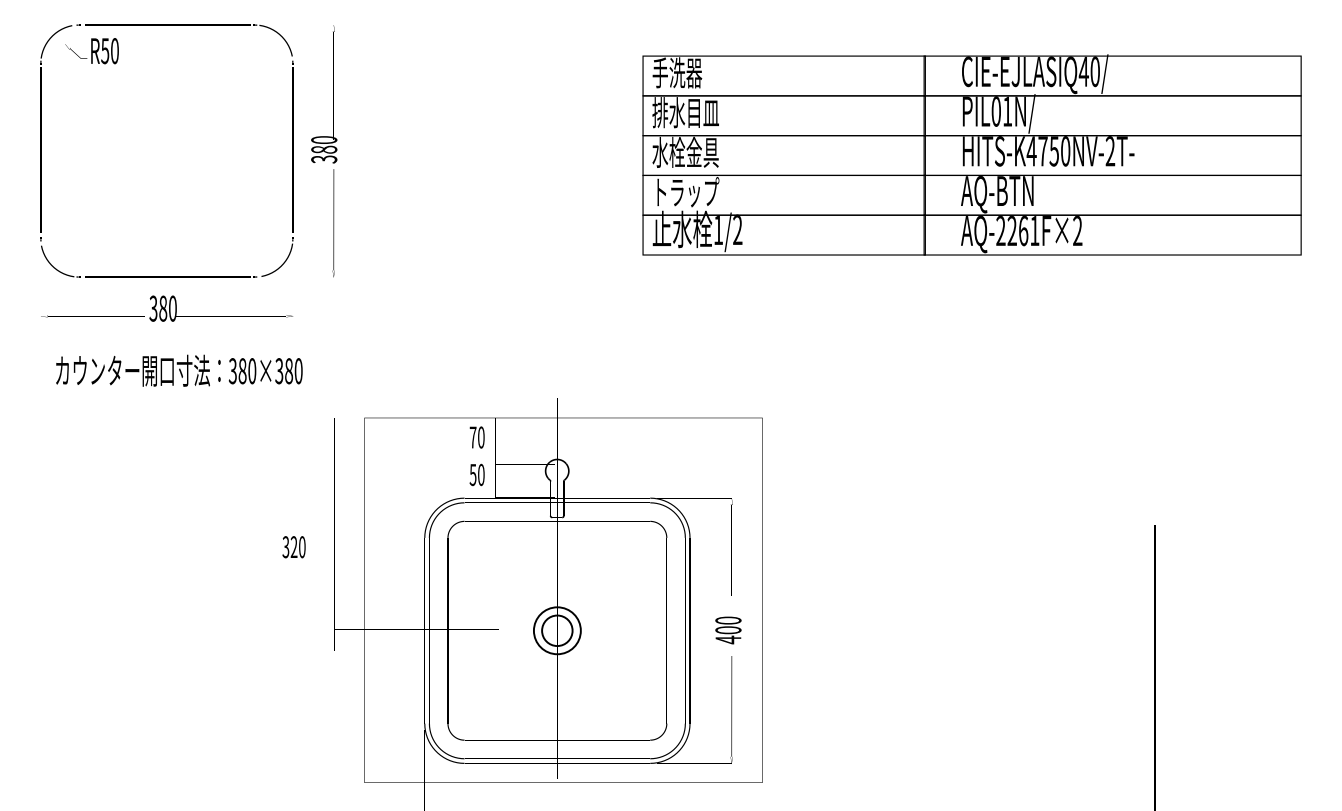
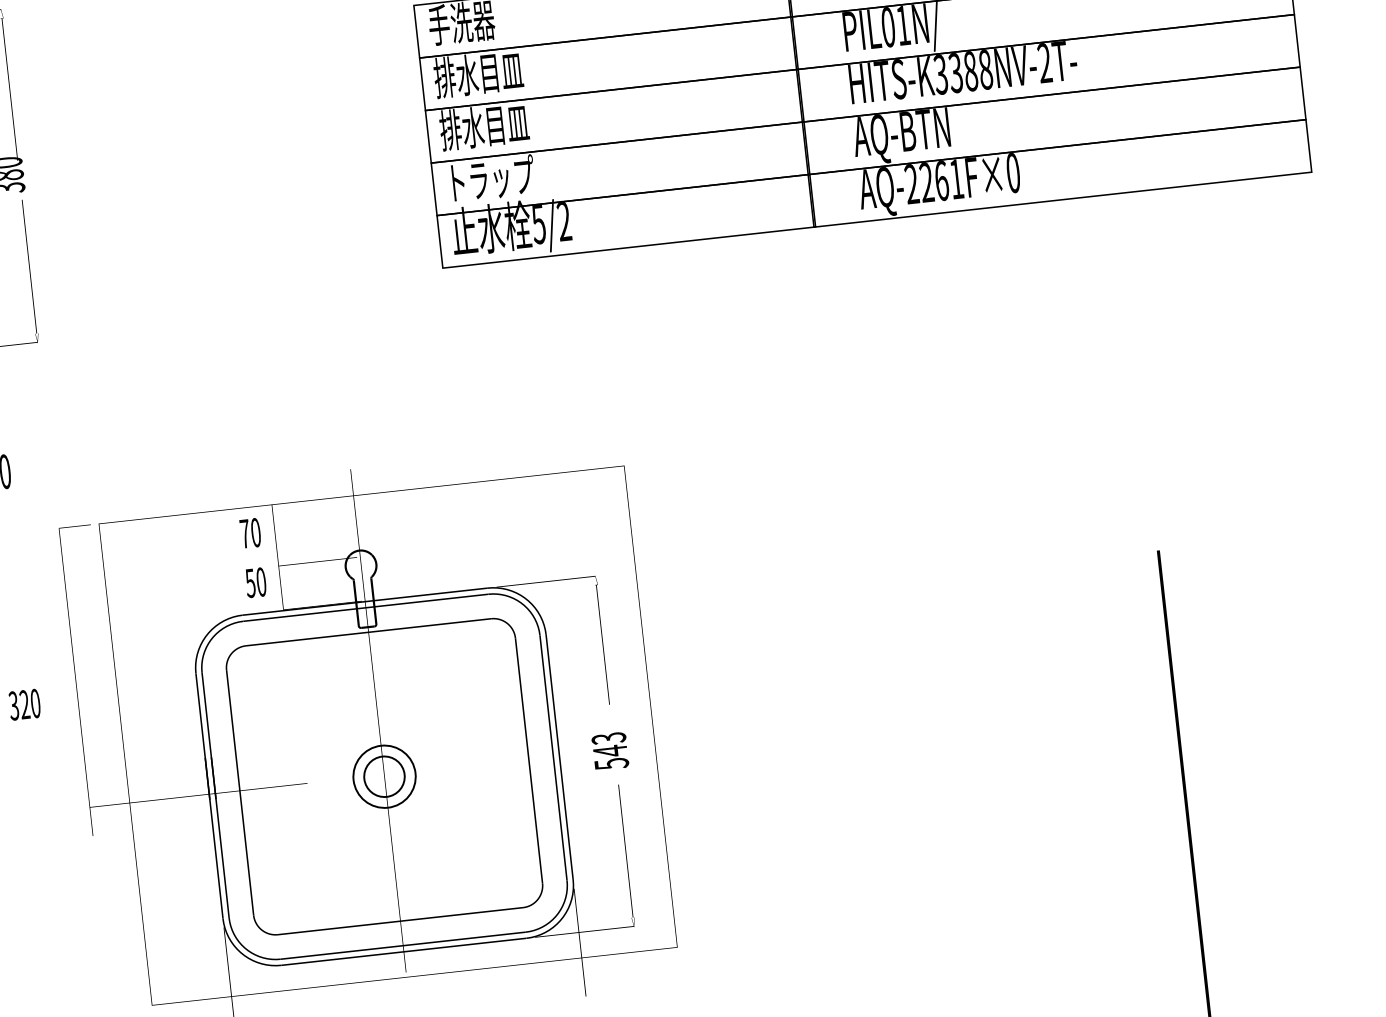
text: (685, 151) -> (483, 125), 水栓金具 -> 排水目皿
text: (1048, 151) -> (963, 72), HITS-K4750NV-2T- -> HITS-K3388NV-2T-
text: (718, 230) -> (538, 224), 1/2 -> 5/2
text: (1077, 231) -> (1013, 173), AQ-2261F×2 -> AQ-2261F×0
text: (728, 630) -> (610, 751), 400 -> 543

